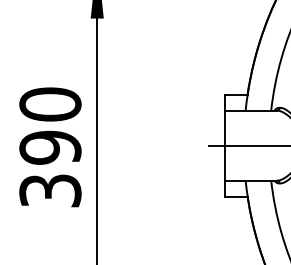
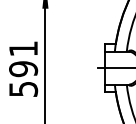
text: (50, 146) -> (23, 68), 390 -> 591

